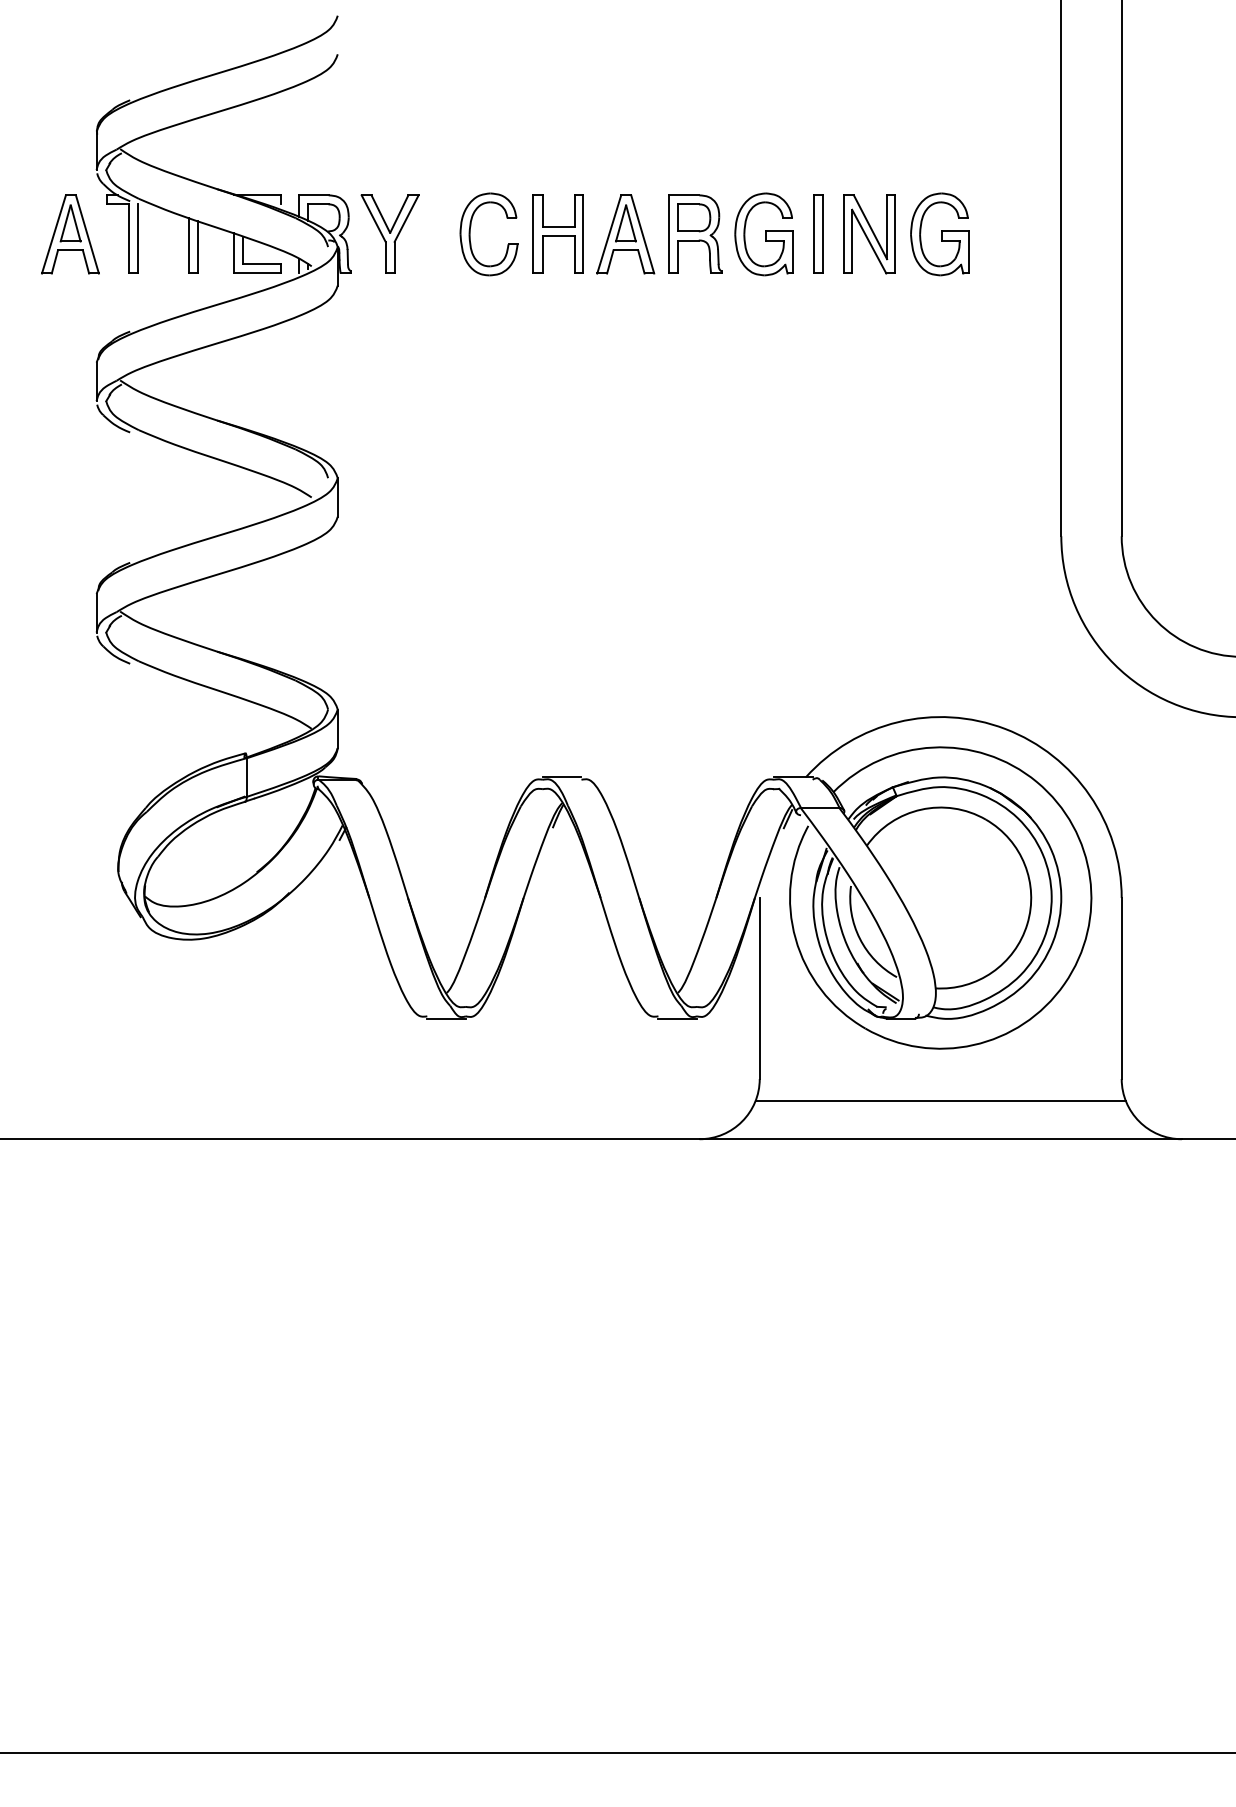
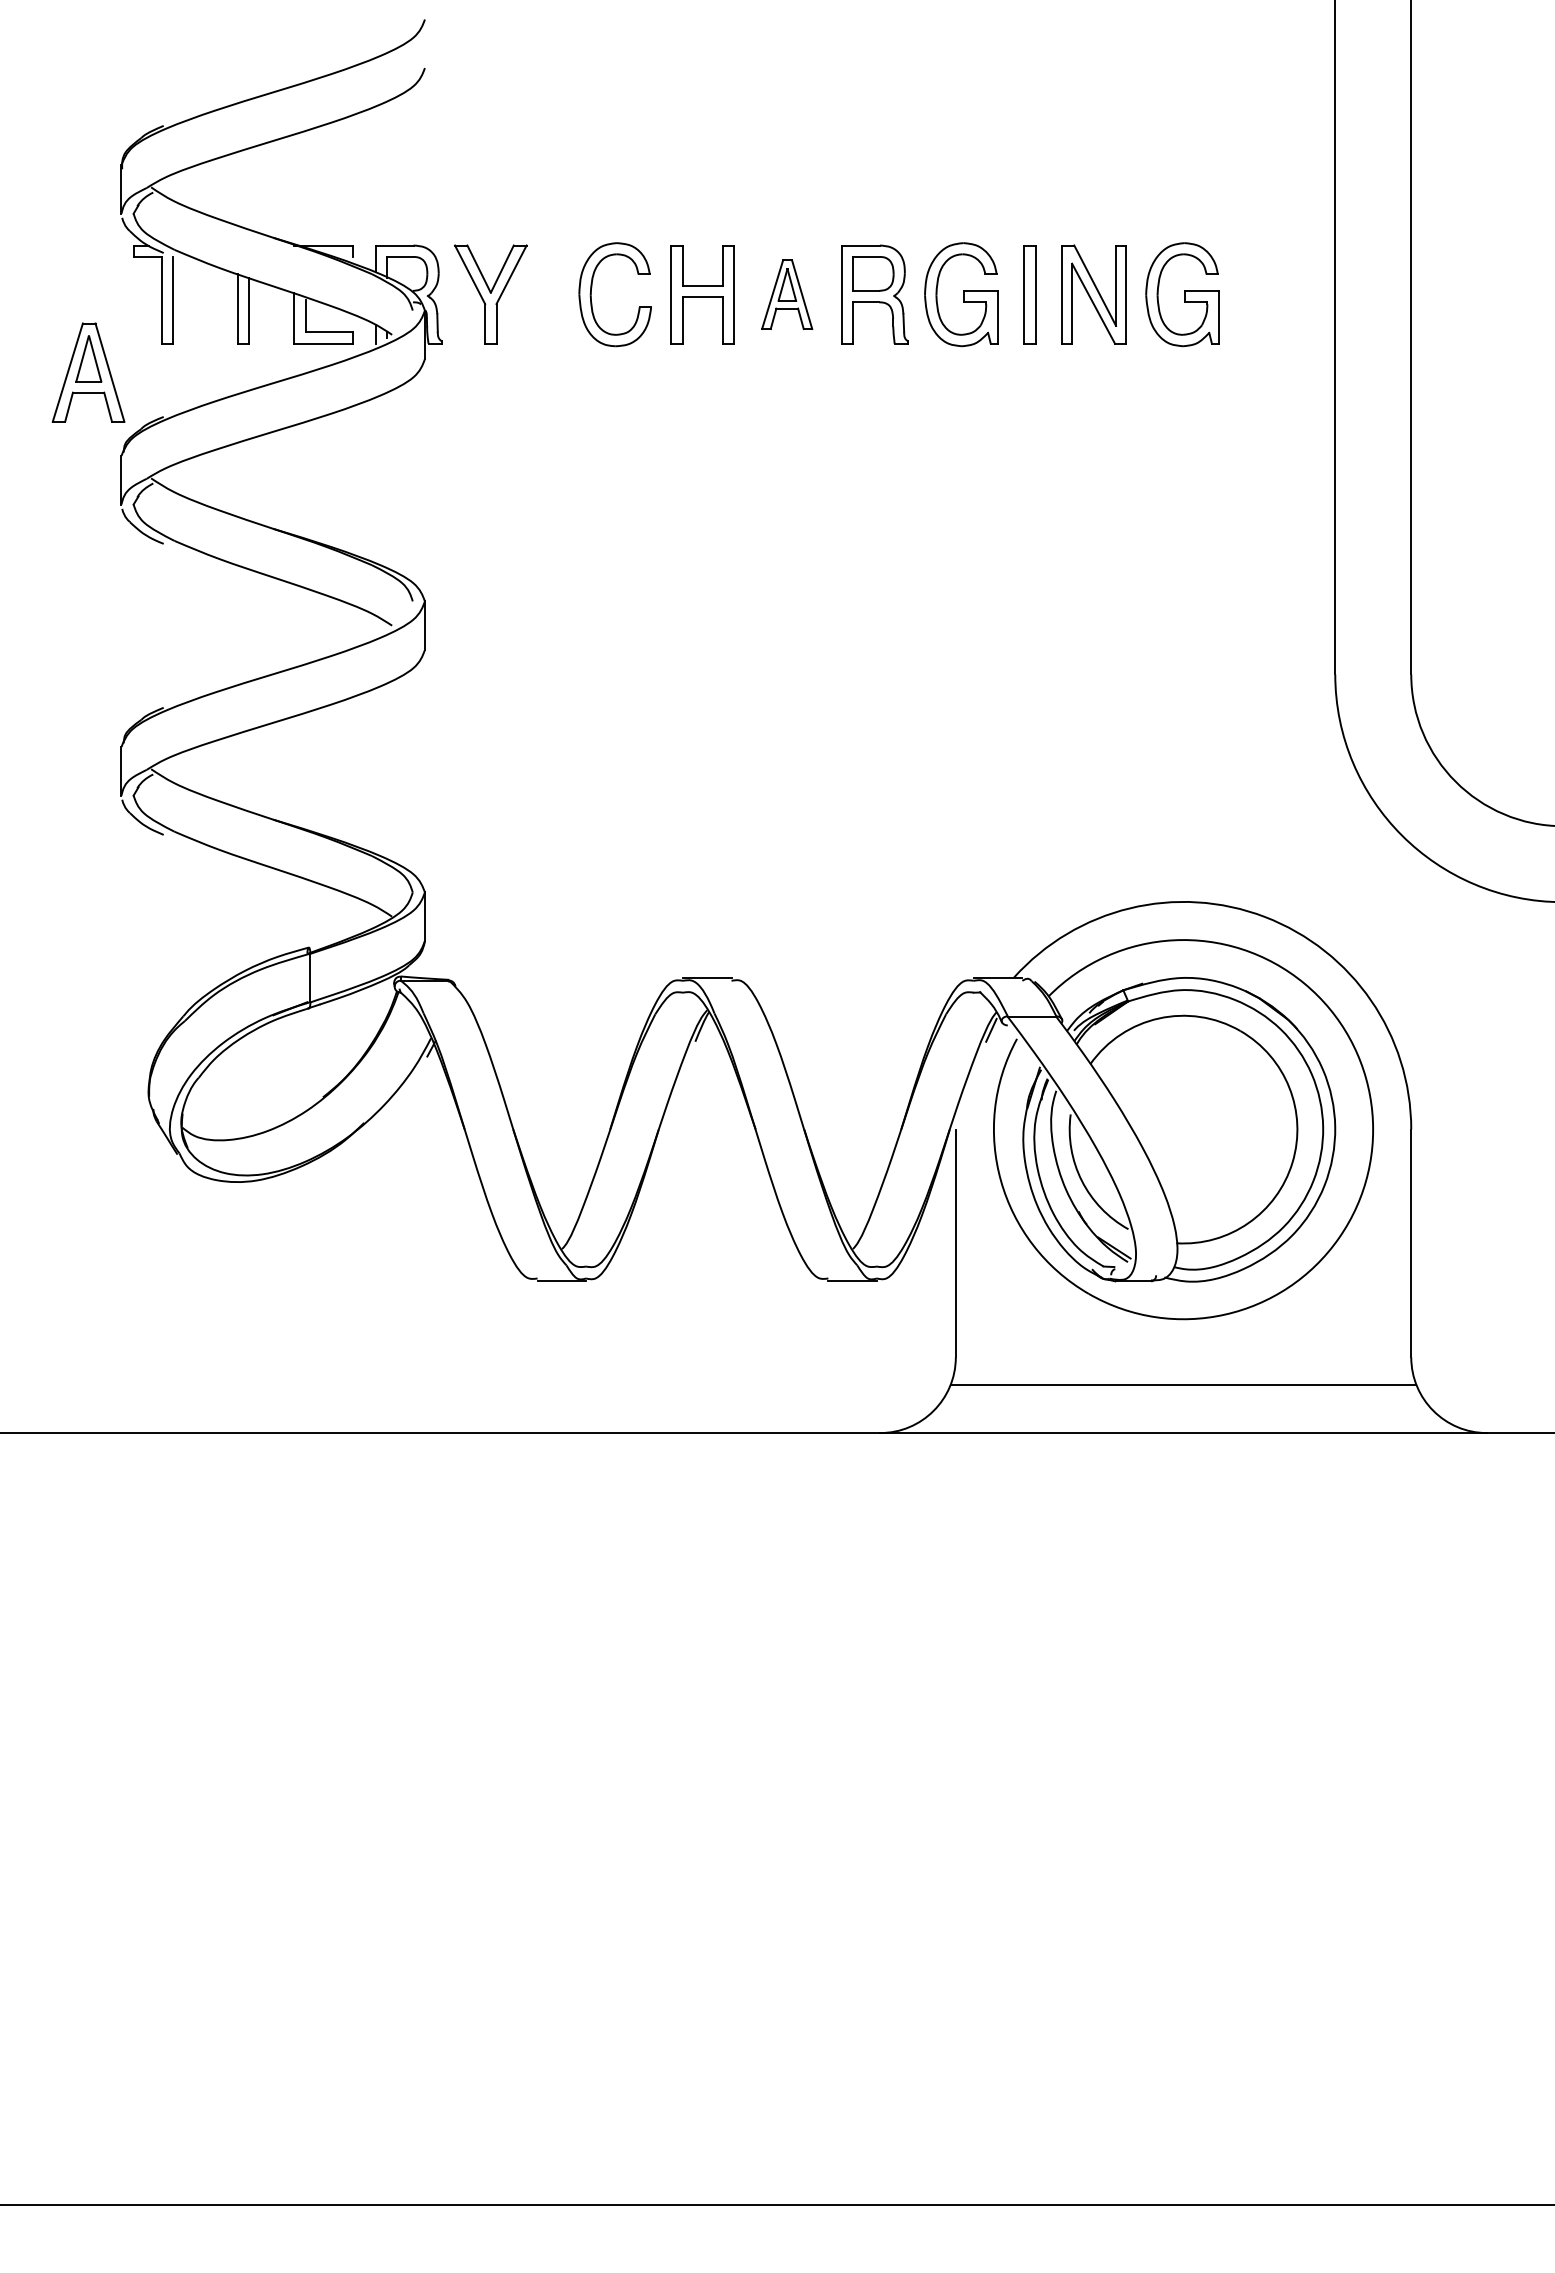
part: (70, 234) -> (88, 372), moved
part: (625, 234) -> (786, 294), size x0.7

